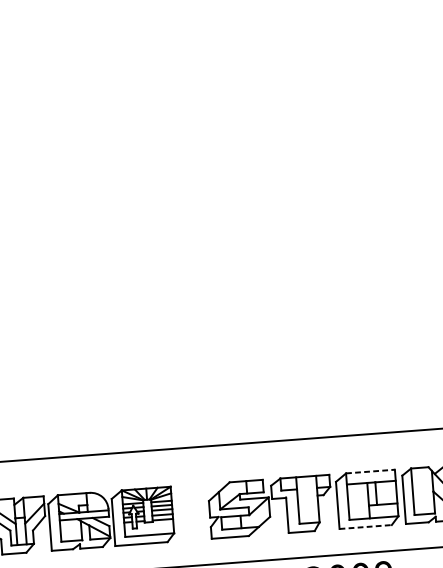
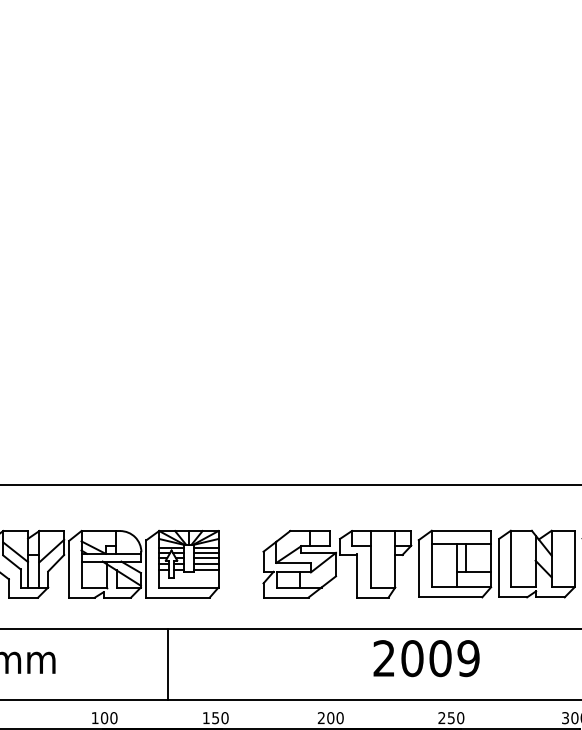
line: (370, 471) -> (461, 530), dashed -> solid
line: (365, 527) -> (450, 597), dashed -> solid

